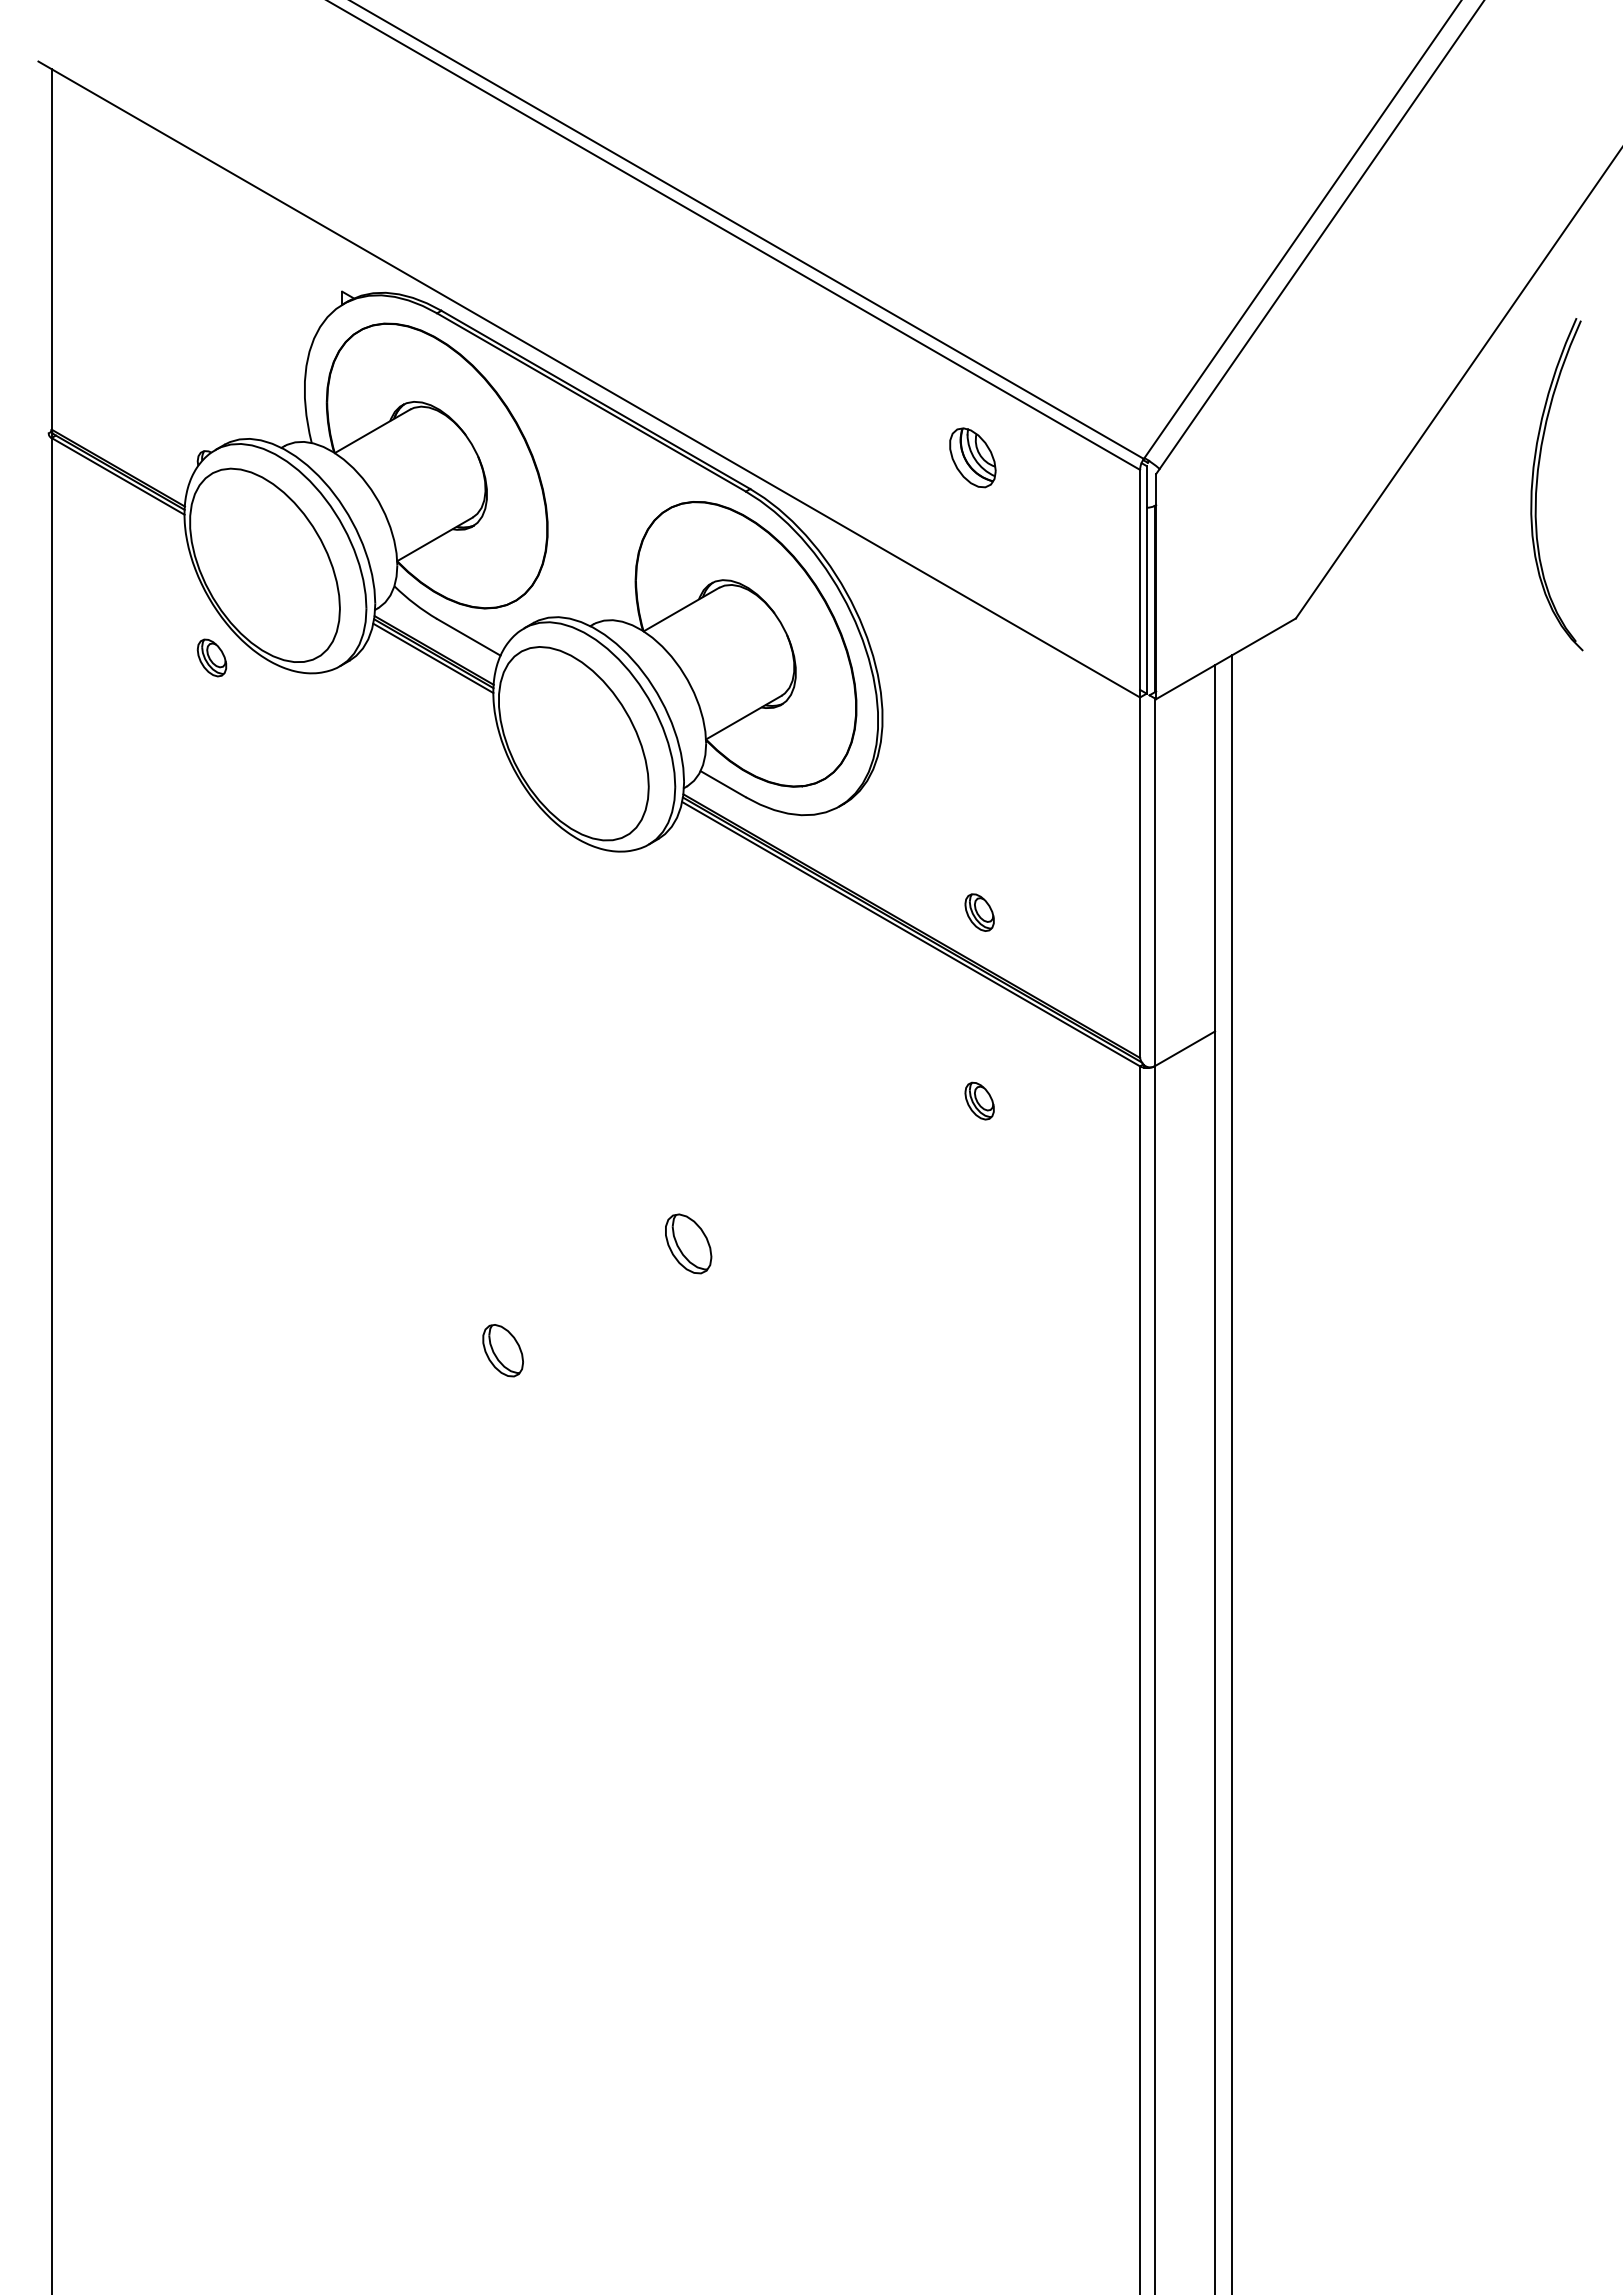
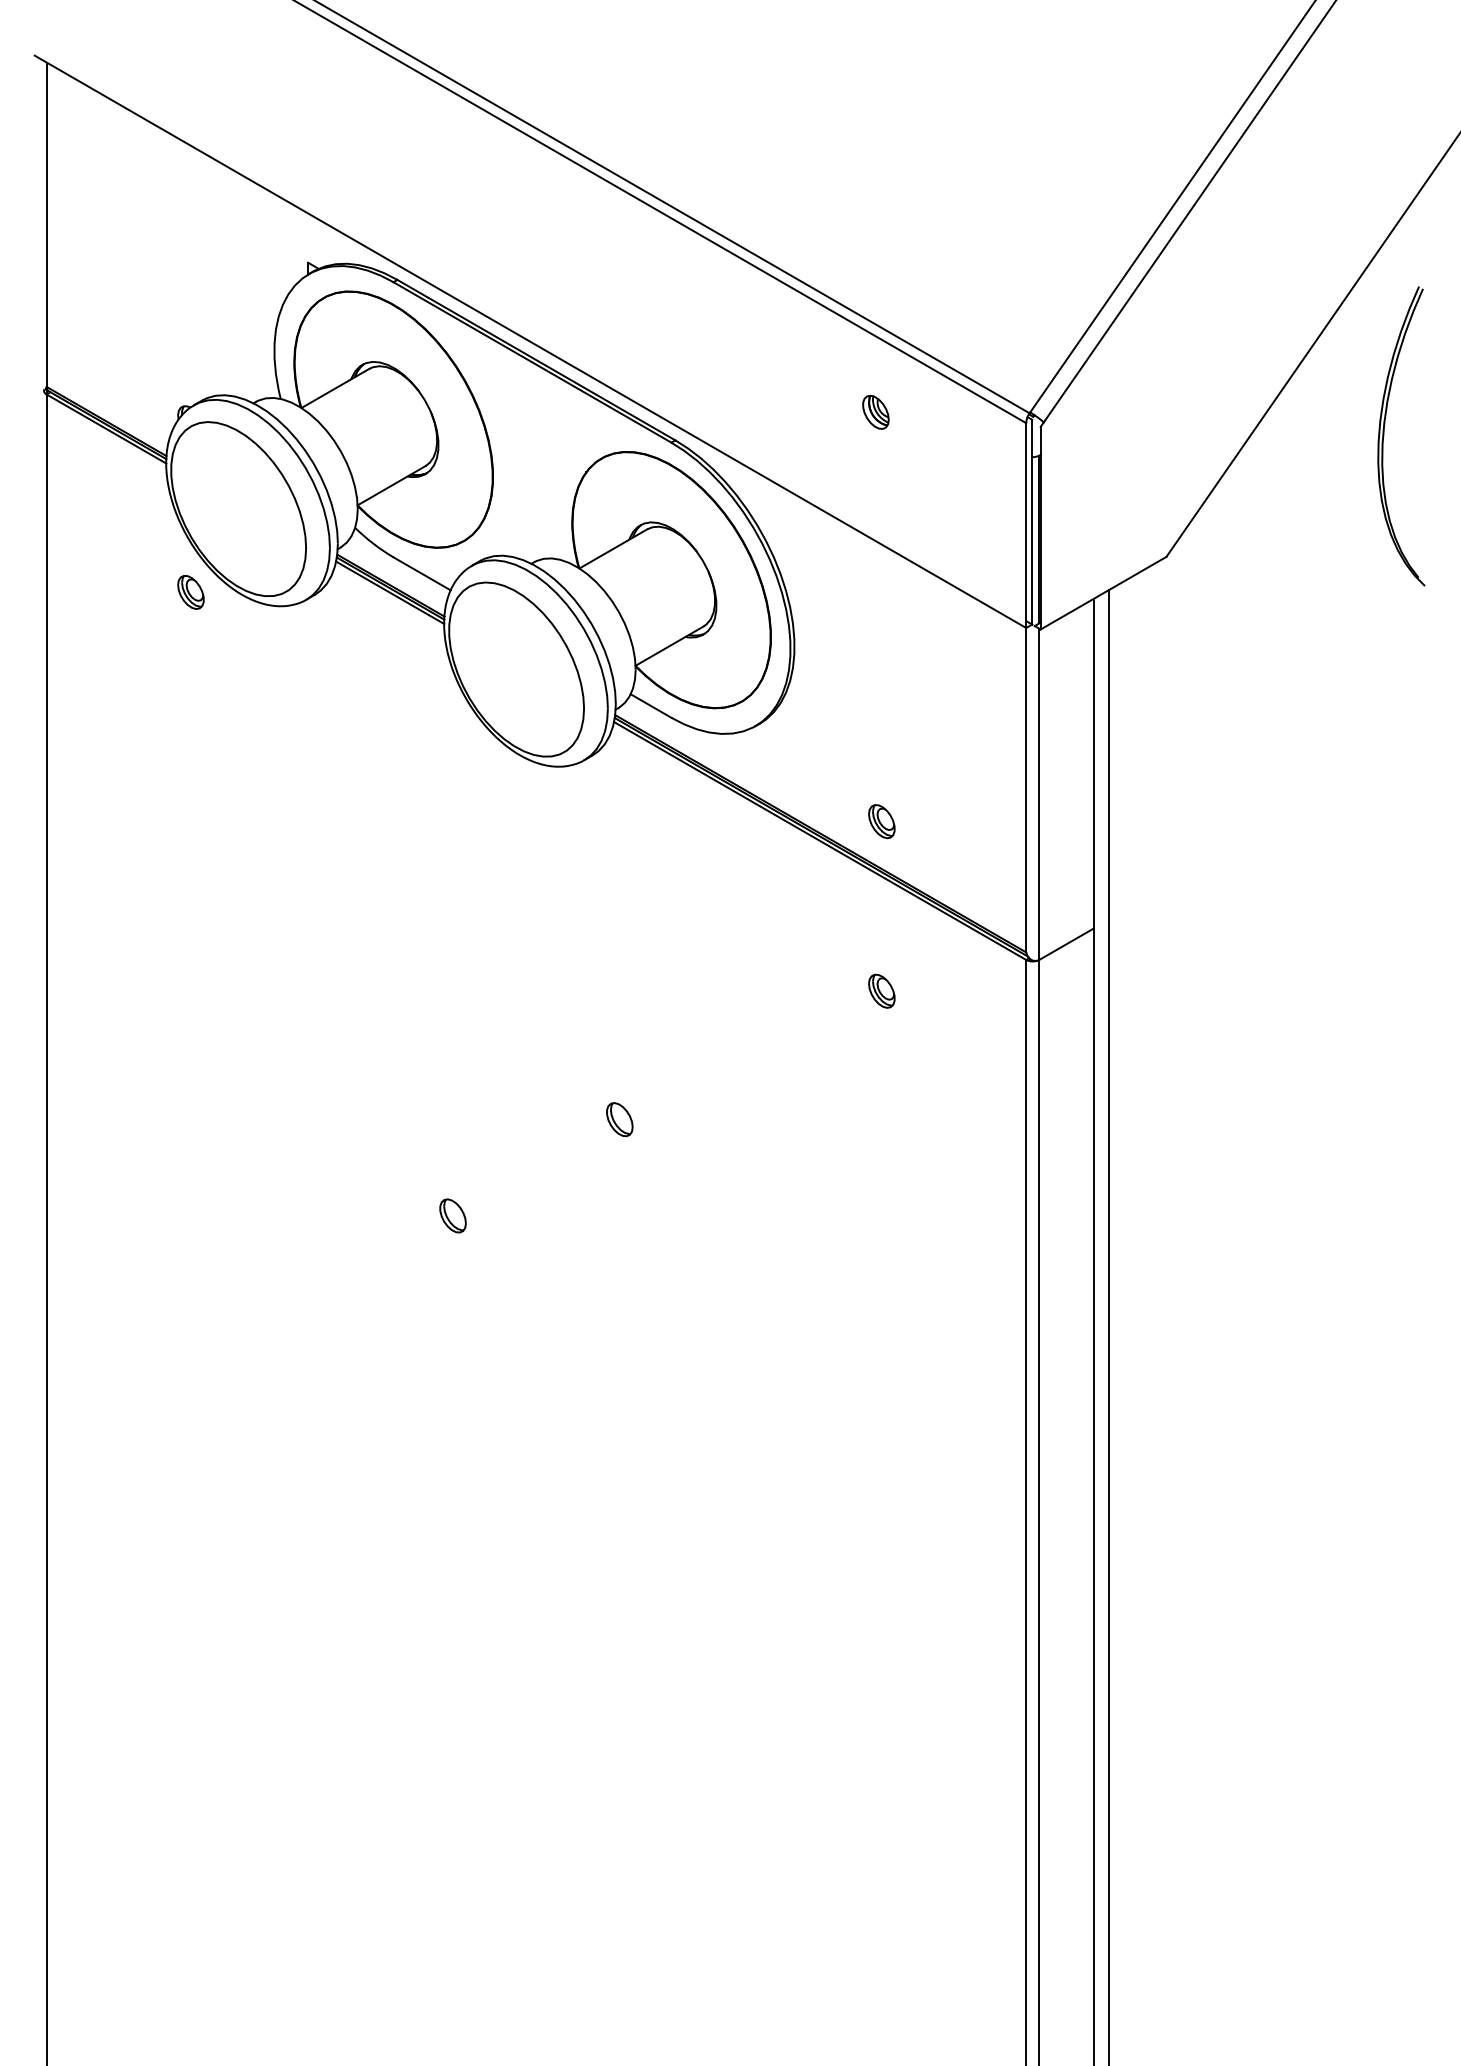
part: (973, 457) -> (876, 412), size x0.62
part: (688, 1243) -> (619, 1119), size x0.62
part: (503, 1350) -> (453, 1215), size x0.71

